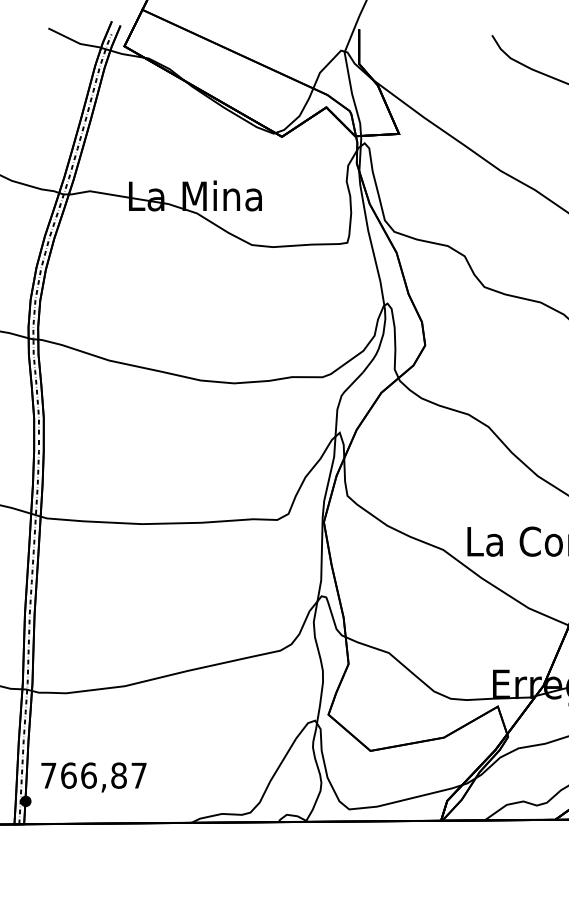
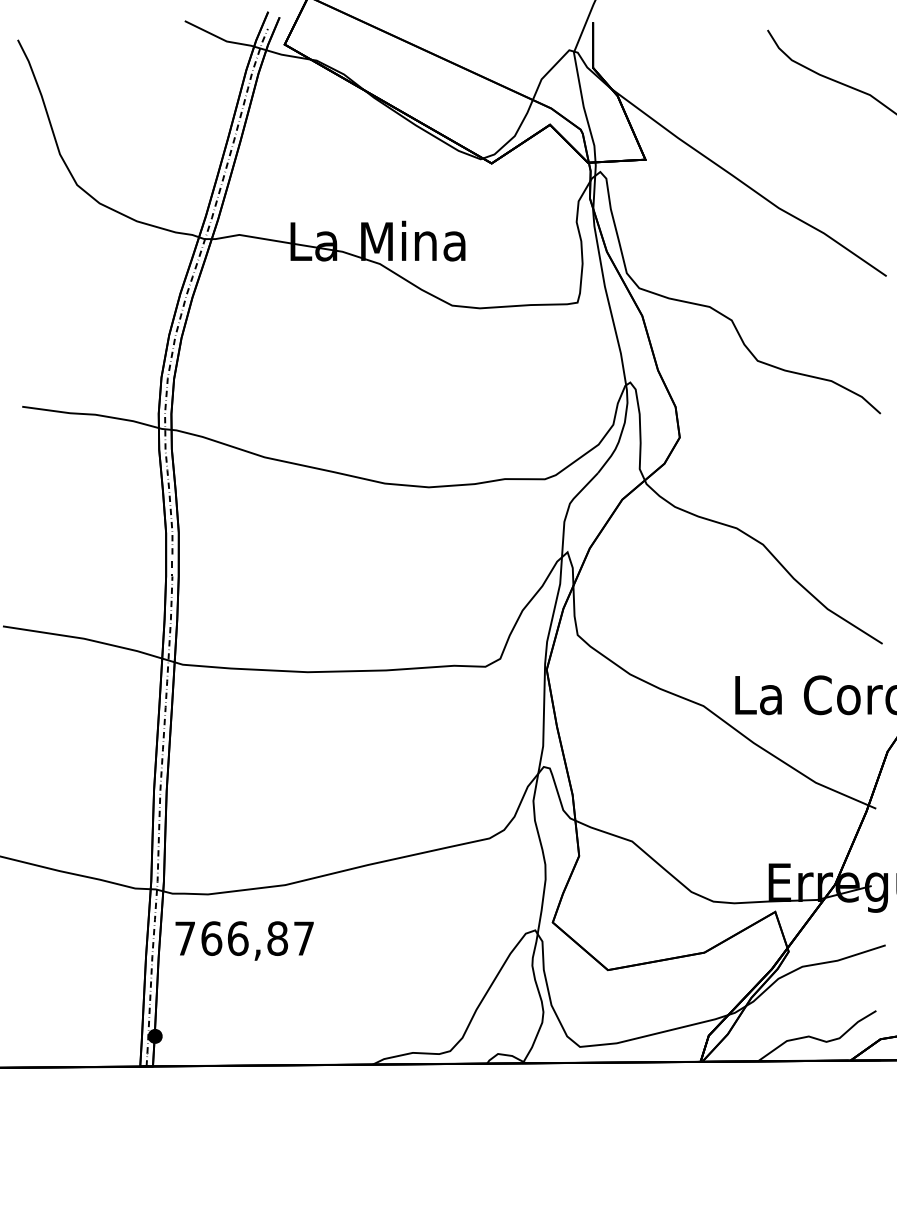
text: (93, 777) -> (244, 940), moved

